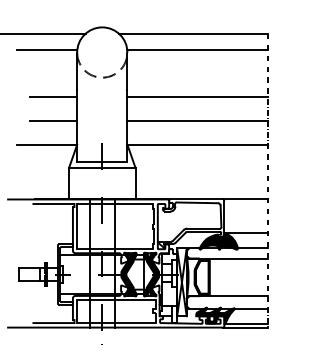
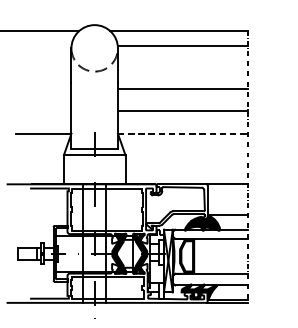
line: (47, 50) -> (43, 46), removed
line: (53, 96) -> (49, 89), removed
line: (53, 120) -> (49, 111), removed
line: (198, 145) -> (183, 134), solid -> dashed

